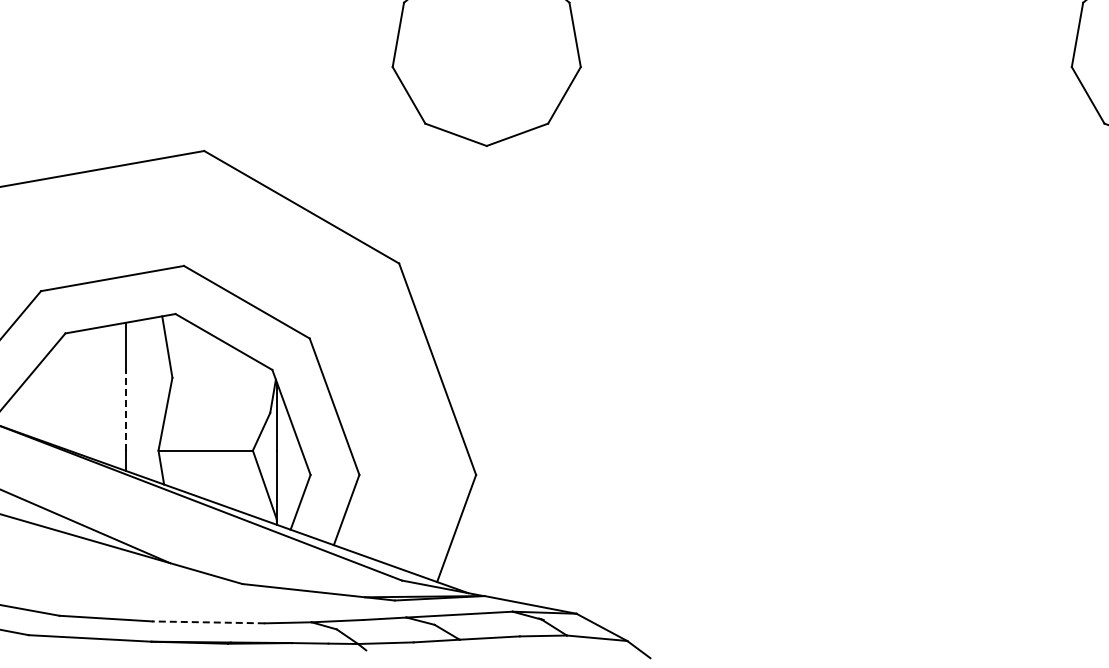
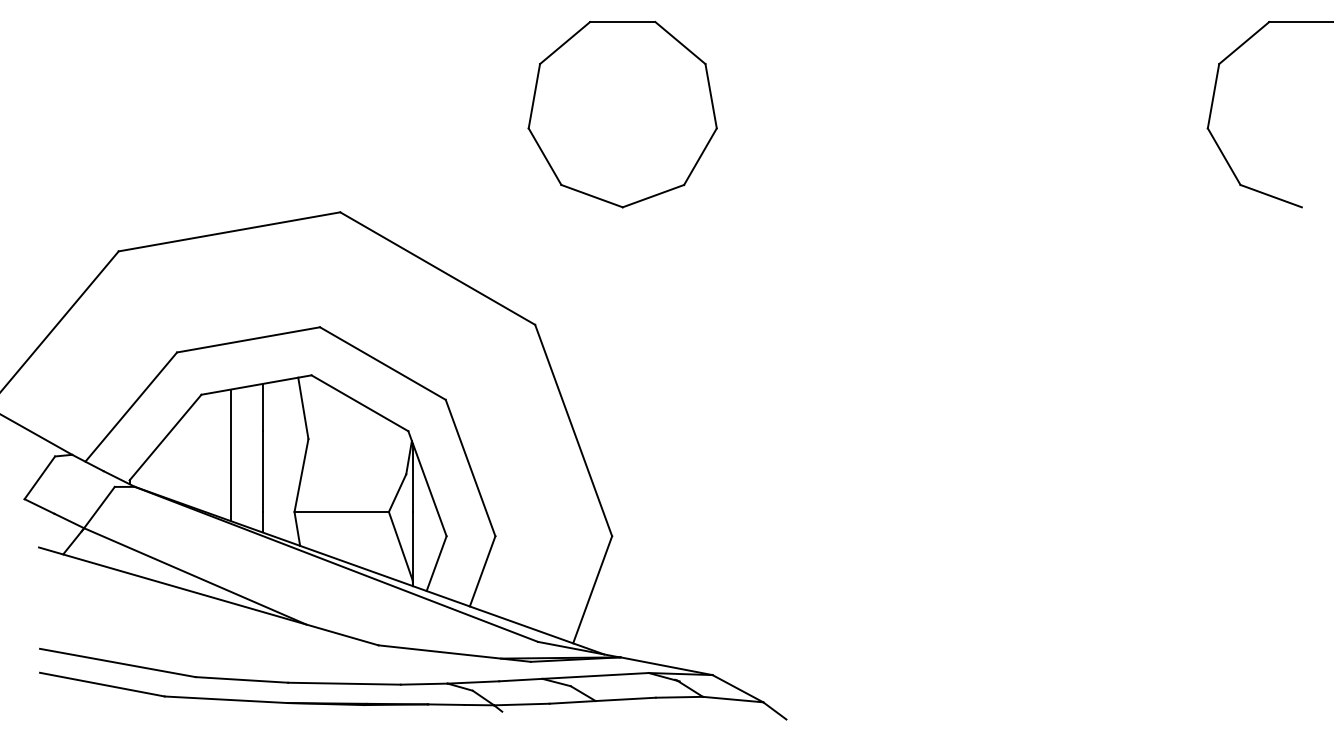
line: (94, 394) -> (230, 455), added
line: (126, 410) -> (262, 471), dashed -> solid
line: (208, 622) -> (344, 683), dashed -> solid

